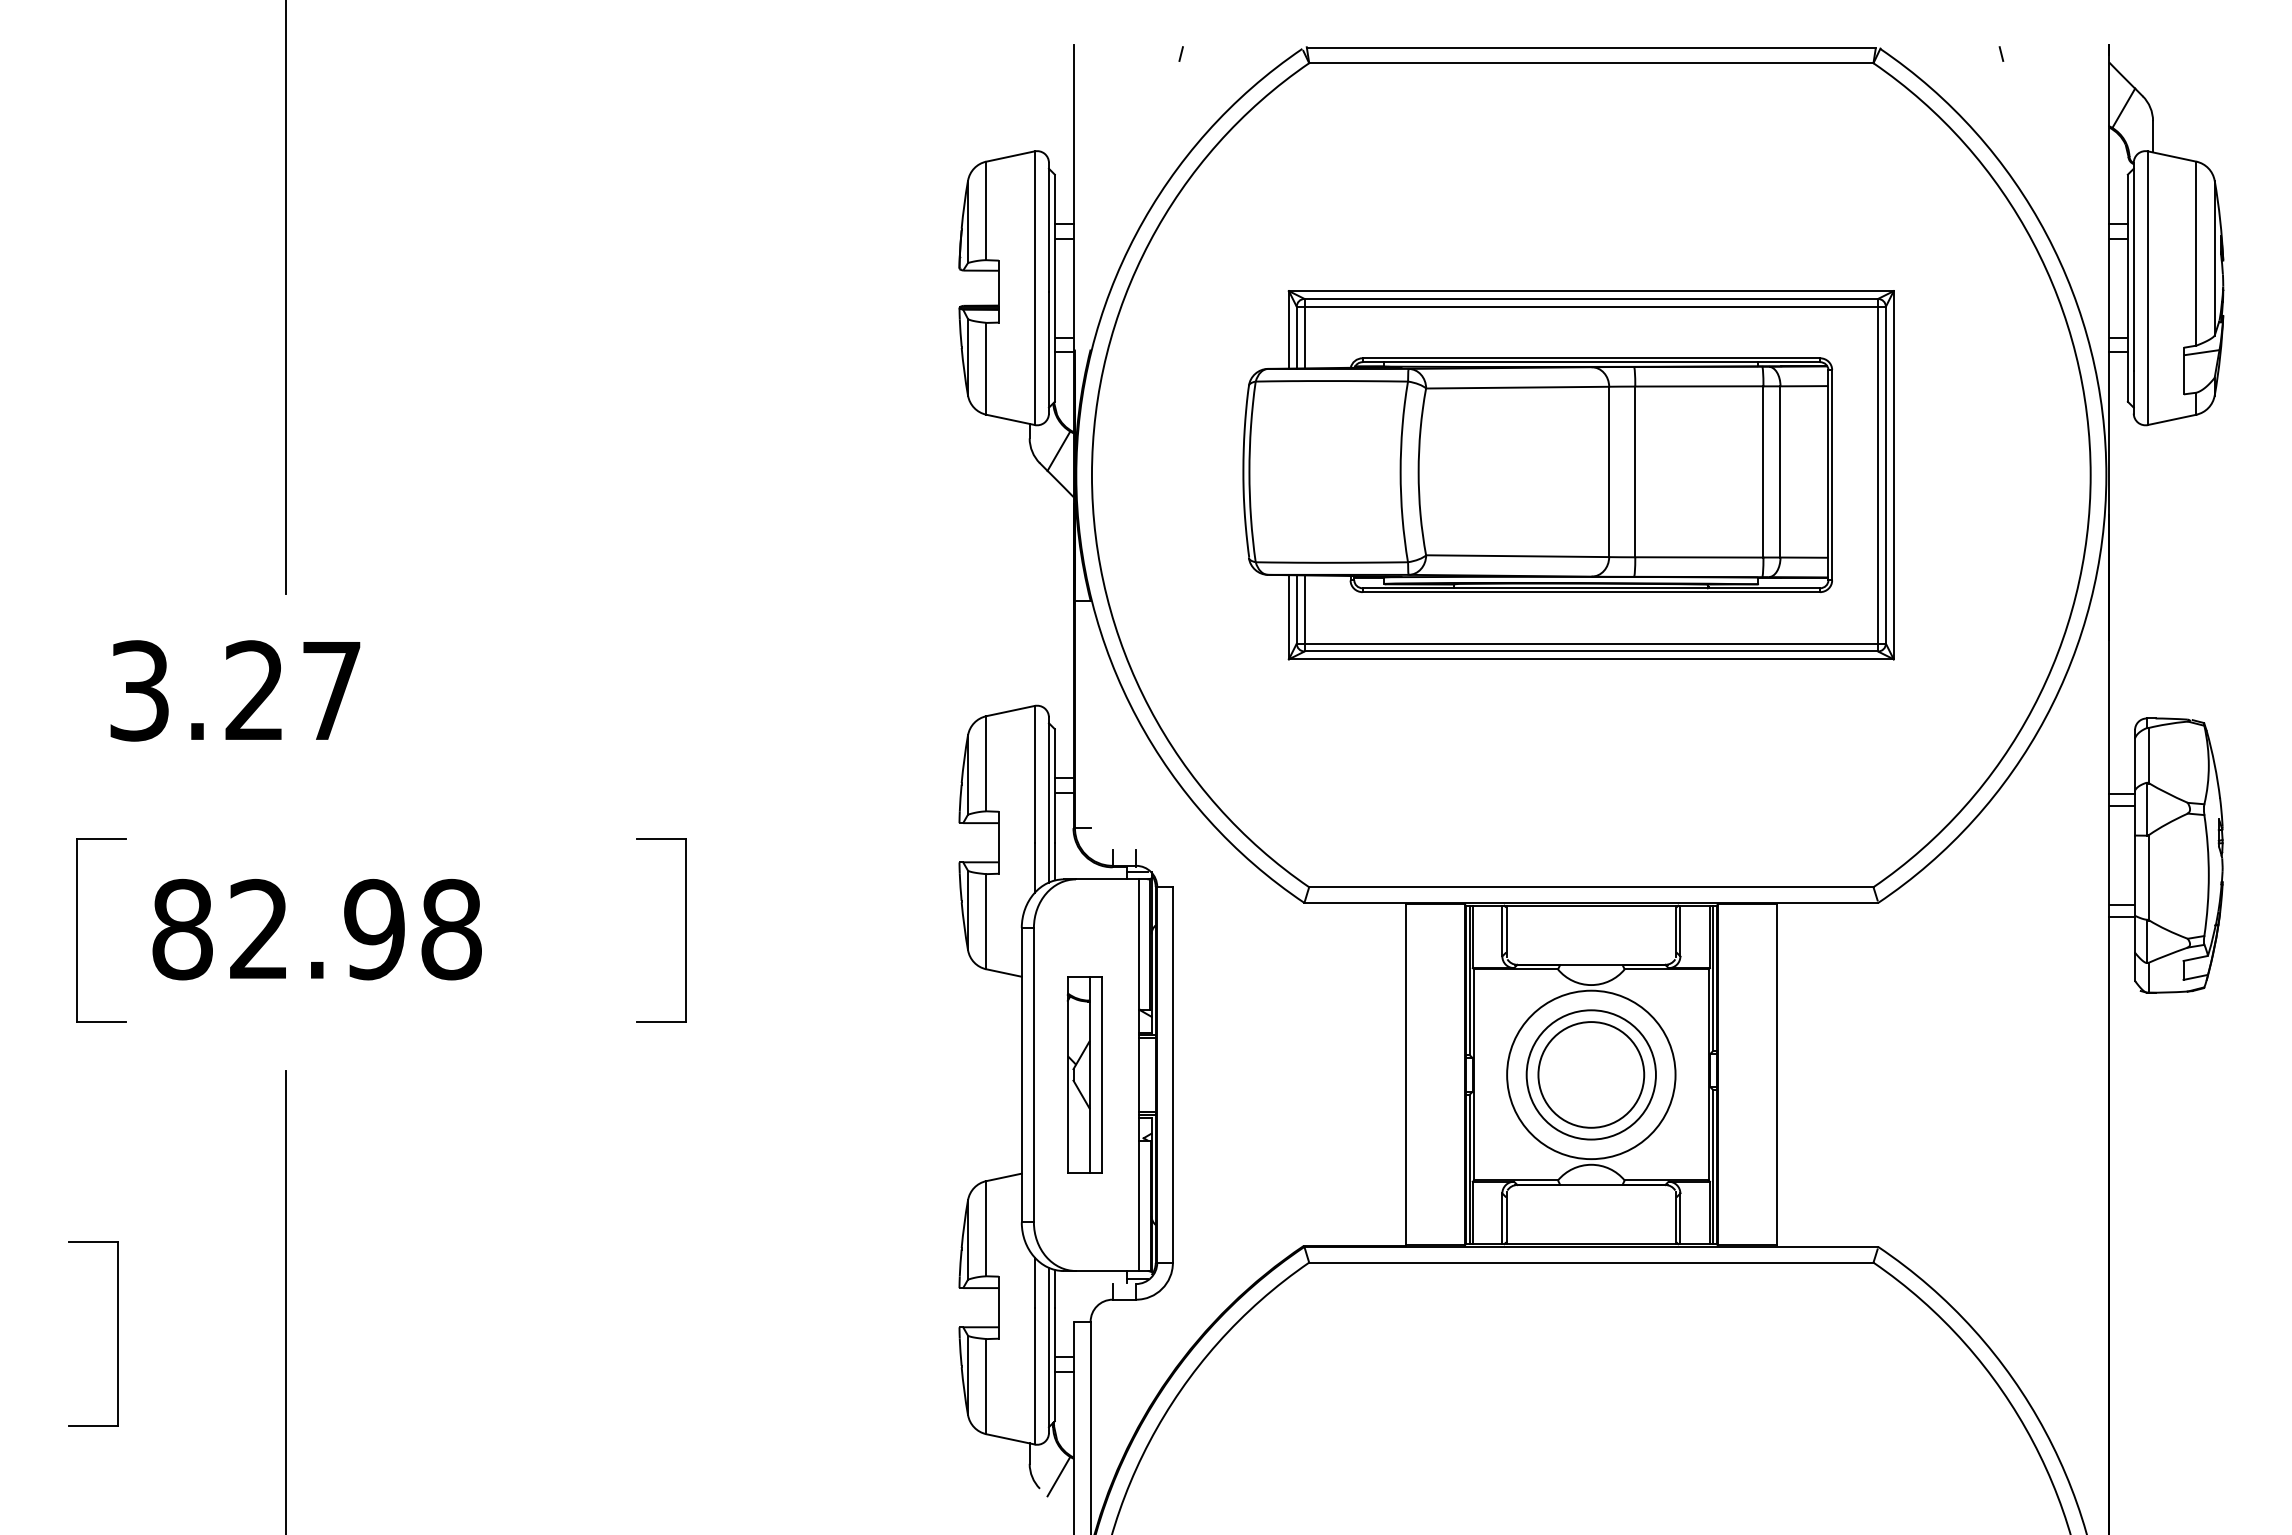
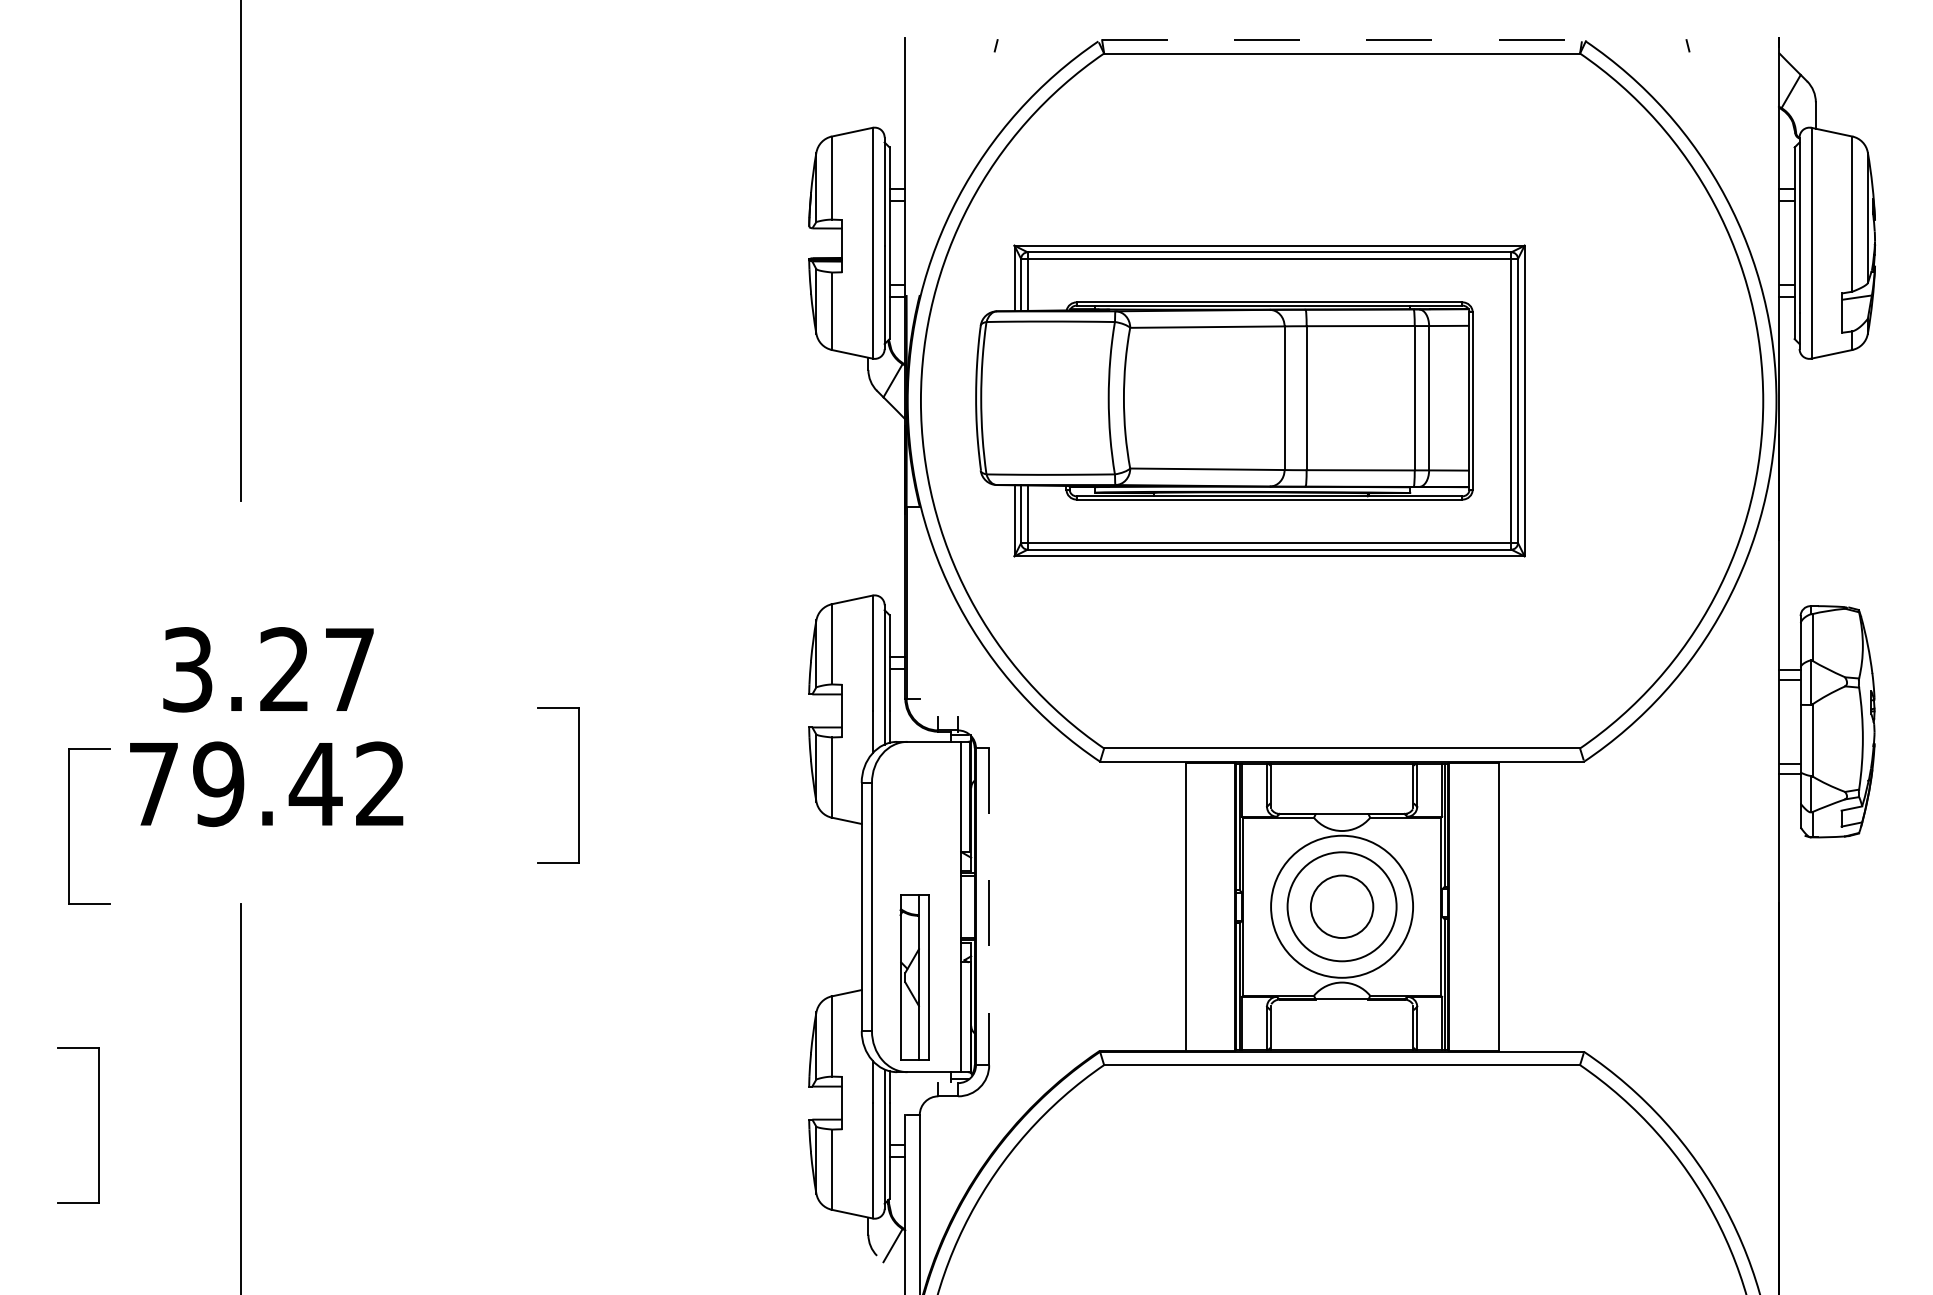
line: (1591, 47) -> (1342, 40), solid -> dashed
part: (1568, 475) -> (1250, 401), moved
text: (235, 690) -> (268, 669), moved
text: (316, 929) -> (266, 784), 82.98 -> 79.42
part: (77, 930) -> (69, 826), moved
part: (1084, 1074) -> (914, 977), moved
circle: (1591, 1074) -> (1342, 906), size x0.7
line: (1172, 1075) -> (988, 907), solid -> dashed

